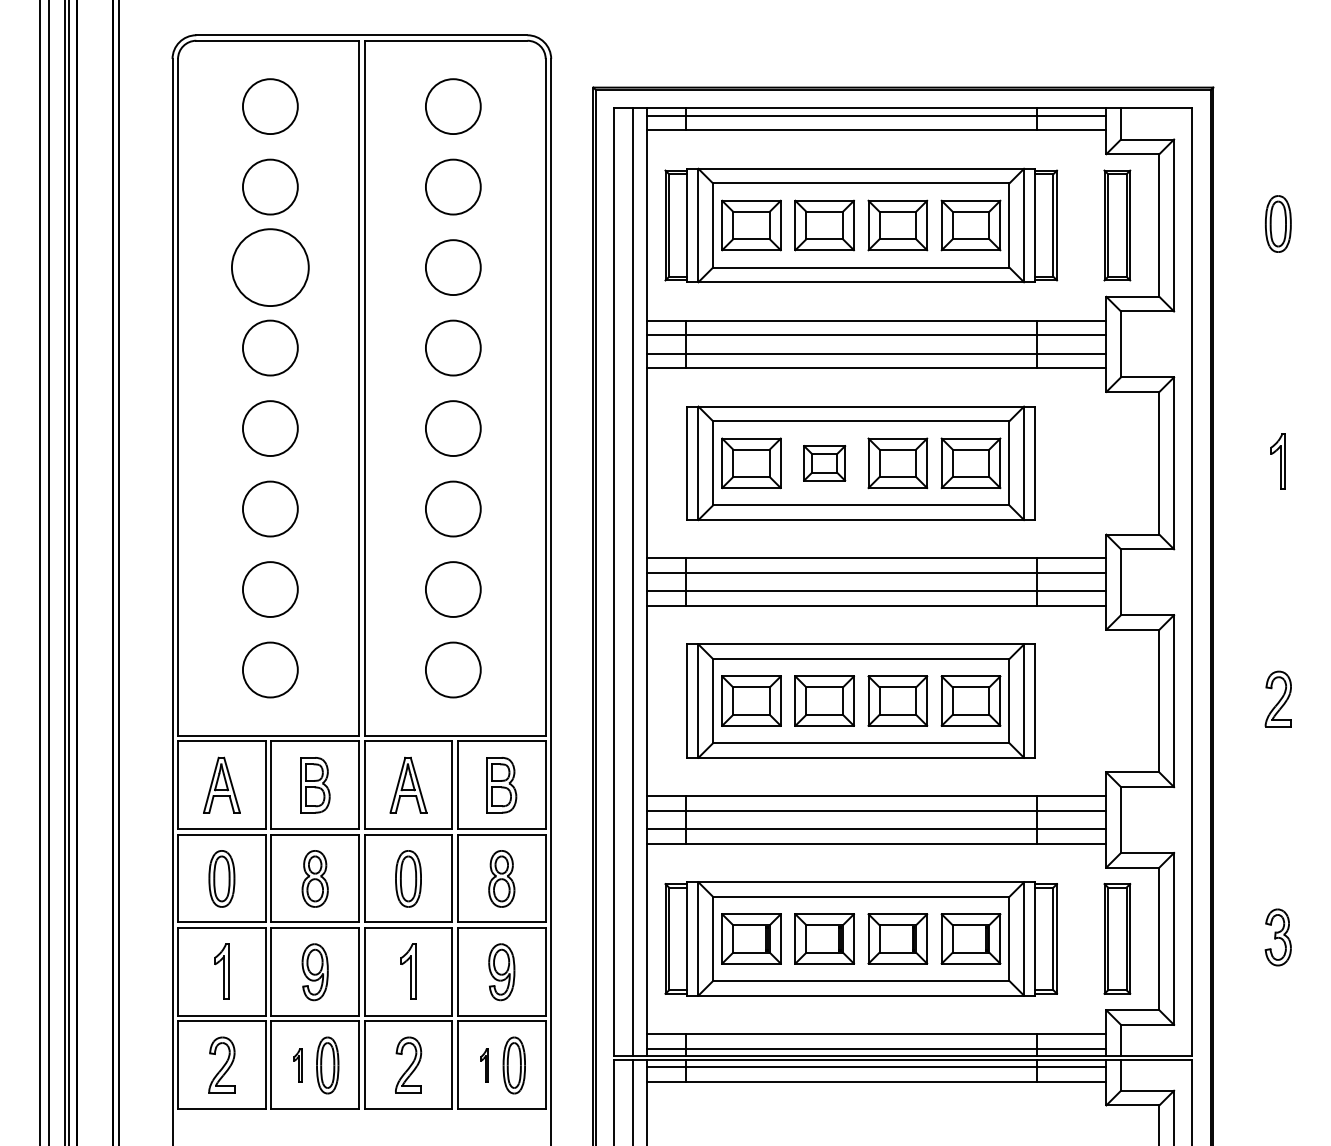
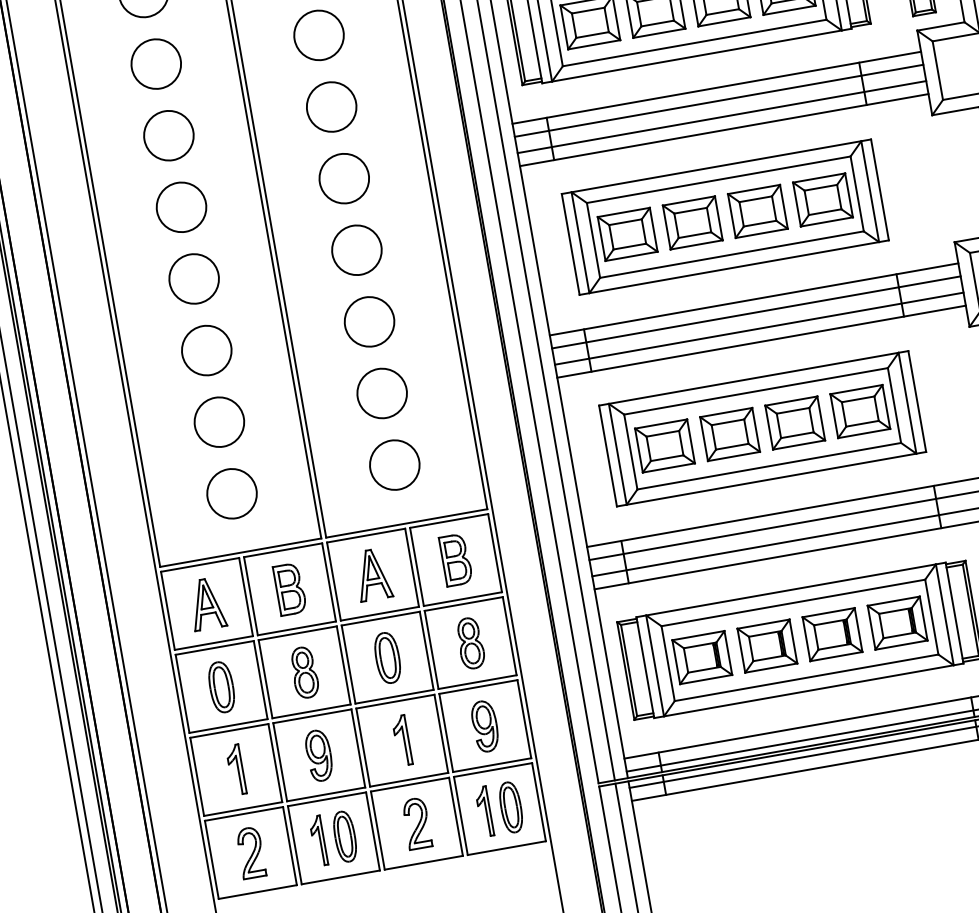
circle: (270, 267) -> (168, 135), size x0.71
part: (824, 463) -> (692, 223), size x1.43
part: (297, 1065) -> (318, 841), size x1.67
part: (484, 1065) -> (484, 812), size x1.67

